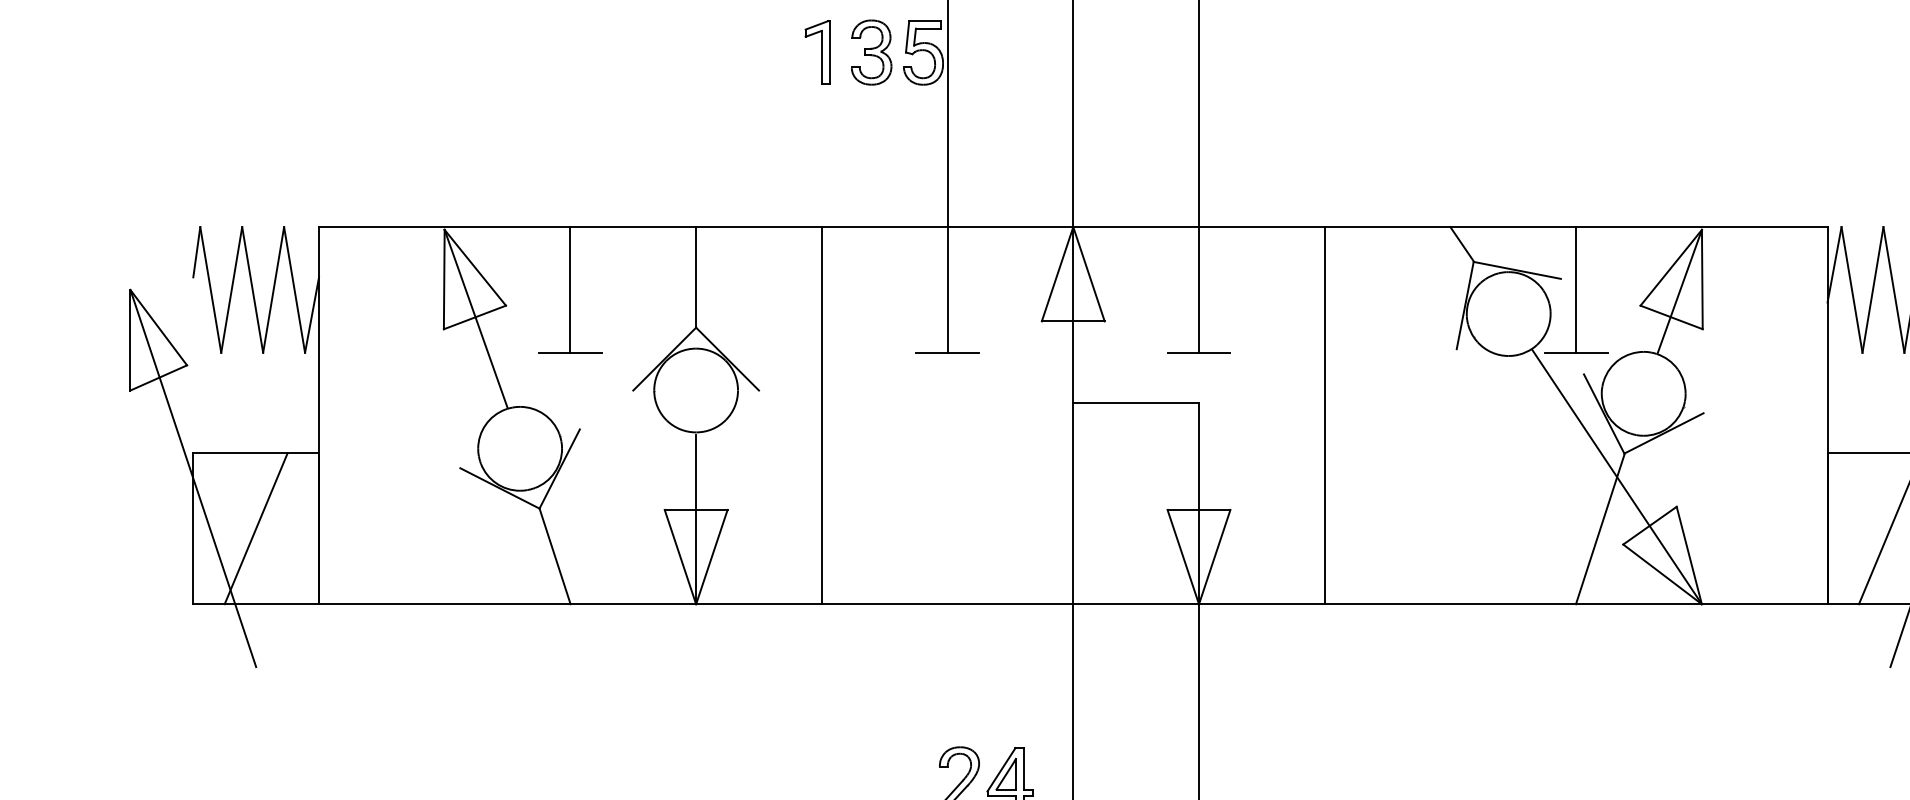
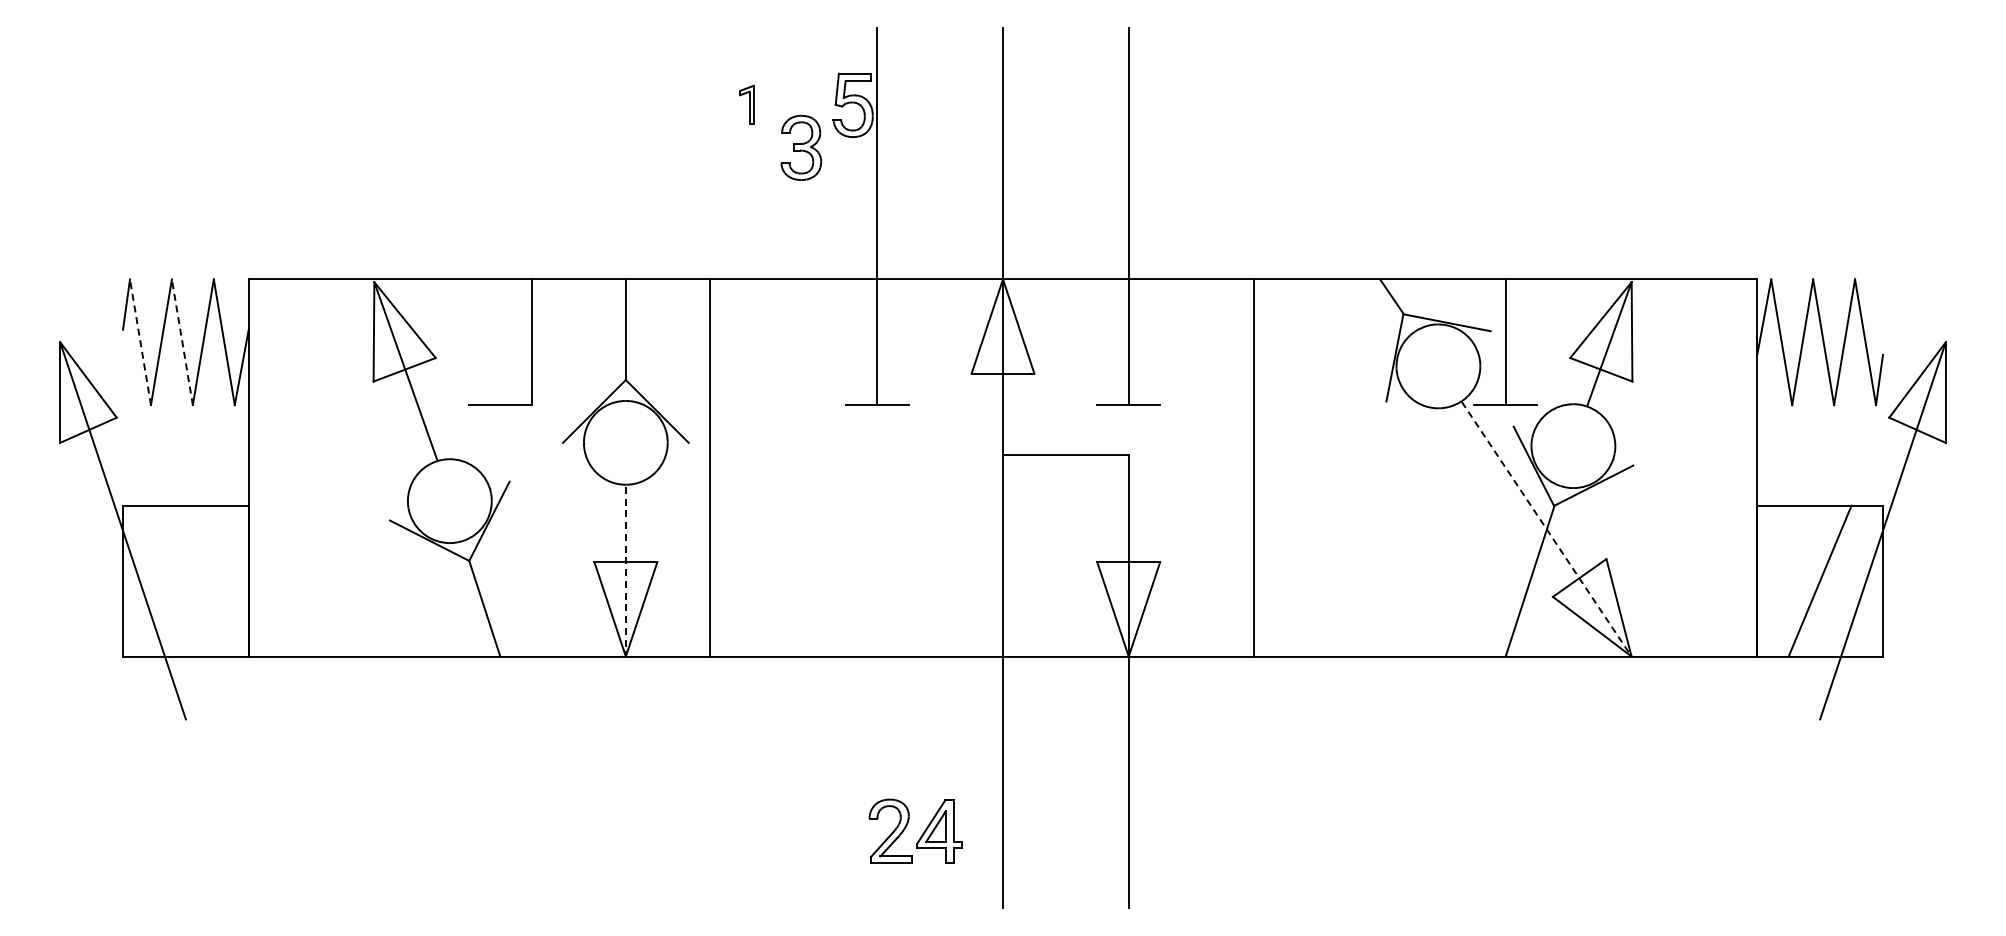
part: (816, 52) -> (746, 104), size x0.6
part: (871, 52) -> (801, 147), moved
line: (210, 290) -> (140, 342), solid -> dashed
line: (252, 290) -> (182, 342), solid -> dashed
line: (570, 290) -> (532, 342), moved
line: (821, 415) -> (709, 467), moved
line: (1616, 477) -> (1546, 529), solid -> dashed
line: (695, 519) -> (625, 571), solid -> dashed
line: (255, 528) -> (185, 580), removed

